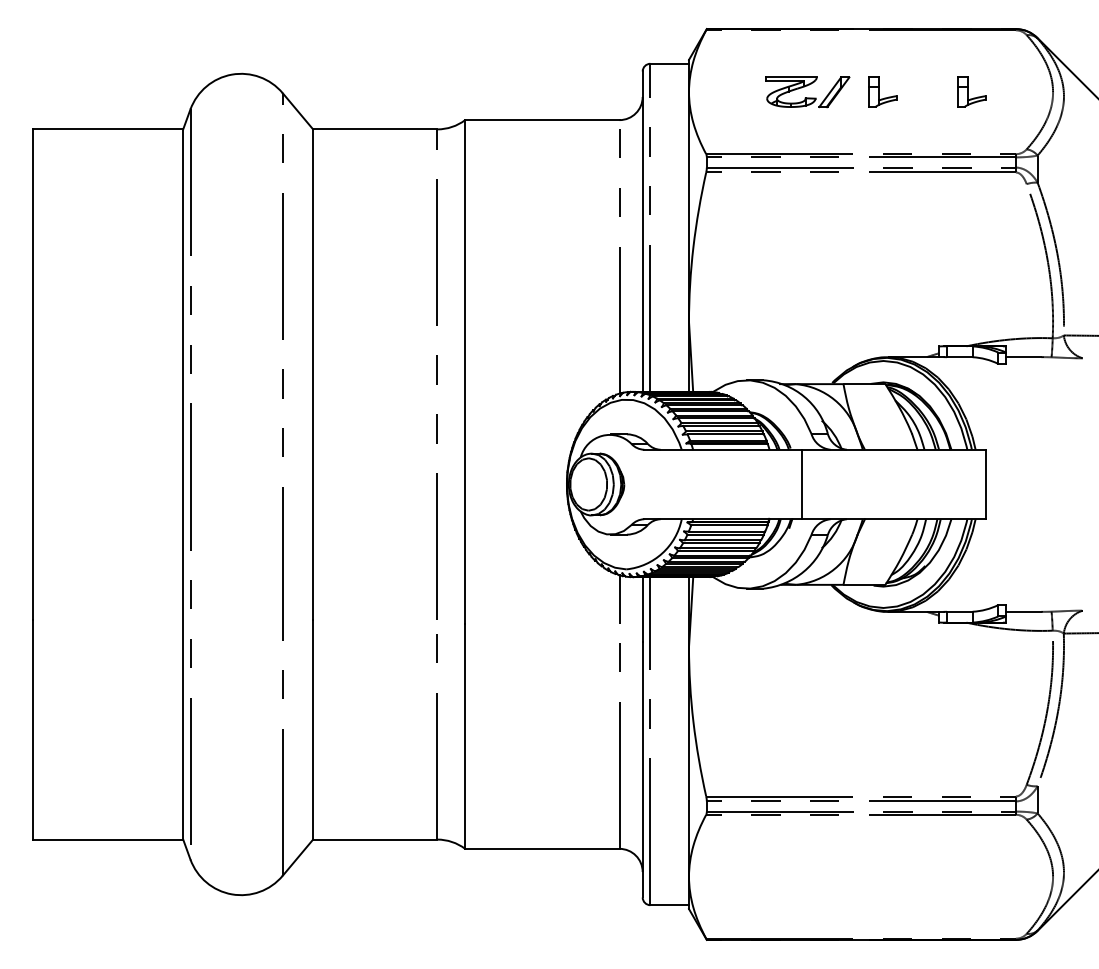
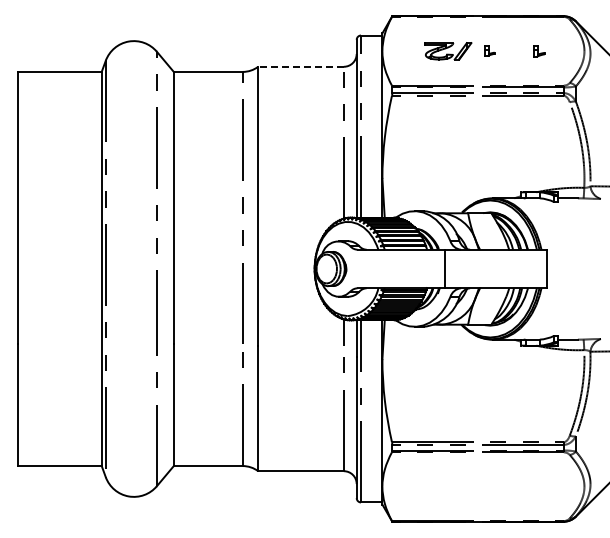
part: (881, 92) -> (489, 51), size x0.6
part: (972, 92) -> (539, 51), size x0.7
line: (543, 119) -> (301, 66), solid -> dashed

